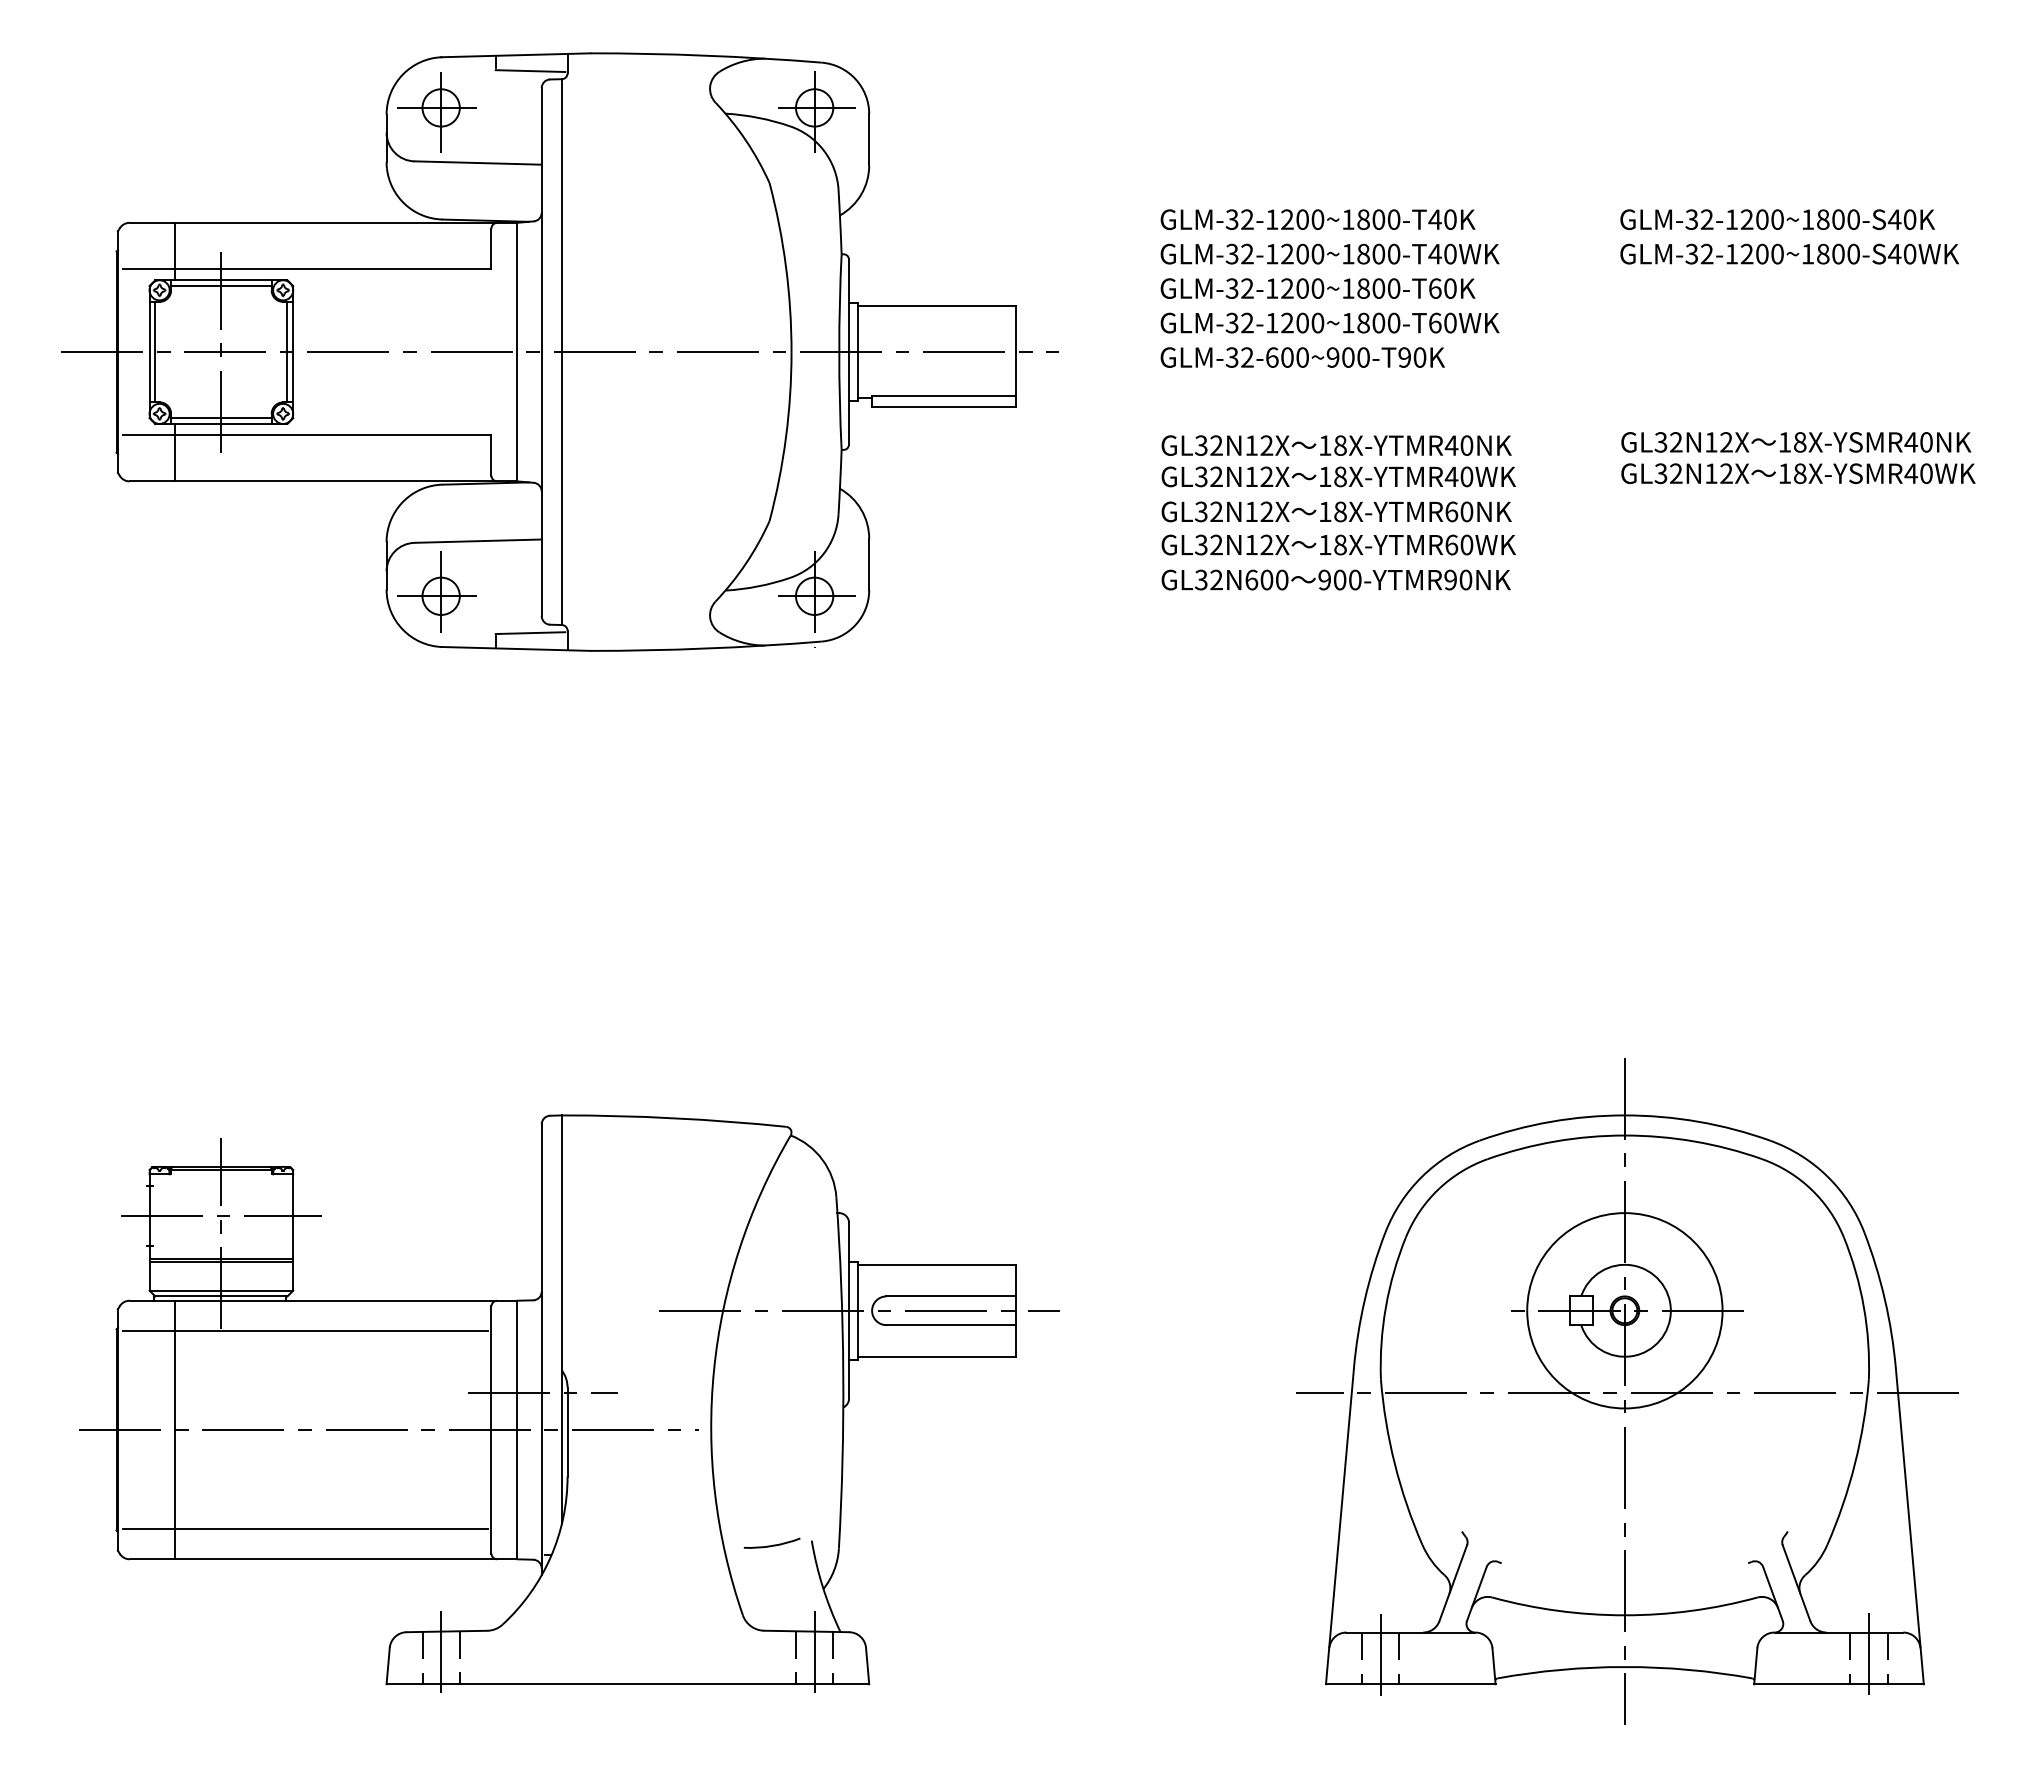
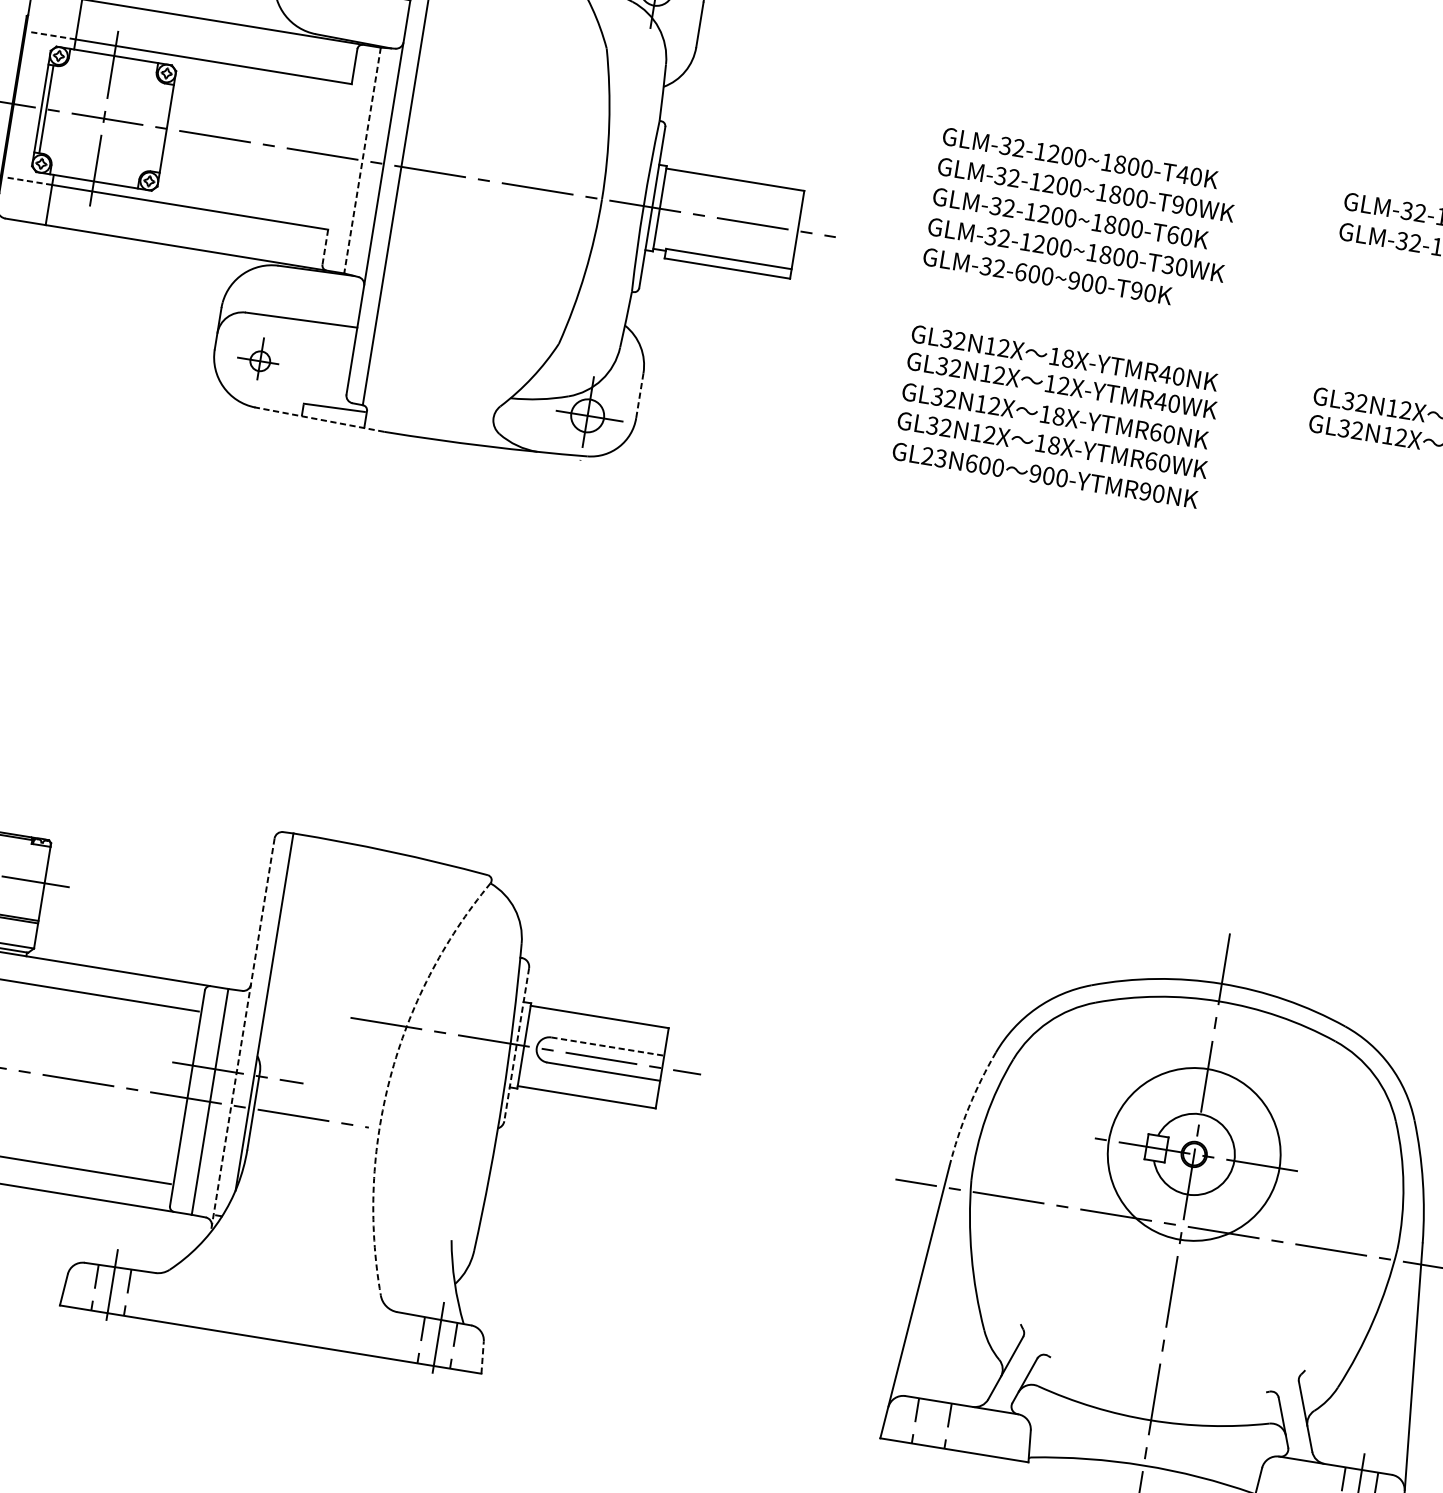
text: (1434, 253) -> (1177, 204), GLM-32-1200~1800-T40WK -> GLM-32-1200~1800-T90WK
line: (148, 268) -> (52, 35), solid -> dashed
line: (221, 286) -> (113, 61), removed
text: (1434, 322) -> (1167, 264), GLM-32-1200~1800-T60WK -> GLM-32-1200~1800-T30WK
line: (287, 351) -> (161, 127), removed
line: (517, 352) -> (362, 160), solid -> dashed
line: (221, 418) -> (94, 176), removed
line: (148, 435) -> (28, 181), solid -> dashed
line: (491, 456) -> (325, 248), solid -> dashed
text: (1340, 476) -> (1063, 385), 18X-YTMR40WK -> 12X-YTMR40WK
line: (869, 564) -> (640, 395), solid -> dashed
text: (1208, 580) -> (933, 457), GL32N600 -> GL23N600
part: (436, 591) -> (258, 358), size x0.6
line: (515, 648) -> (319, 419), solid -> dashed
line: (951, 1296) -> (608, 1046), solid -> dashed
arc: (1364, 1299) -> (968, 1107), solid -> dashed
line: (849, 1310) -> (517, 1044), solid -> dashed
line: (541, 1350) -> (242, 1035), solid -> dashed
arc: (714, 1370) -> (390, 1077), solid -> dashed
arc: (773, 1544) -> (417, 1238), removed
line: (1380, 1656) -> (931, 1421), removed
line: (867, 1665) -> (482, 1357), solid -> dashed

